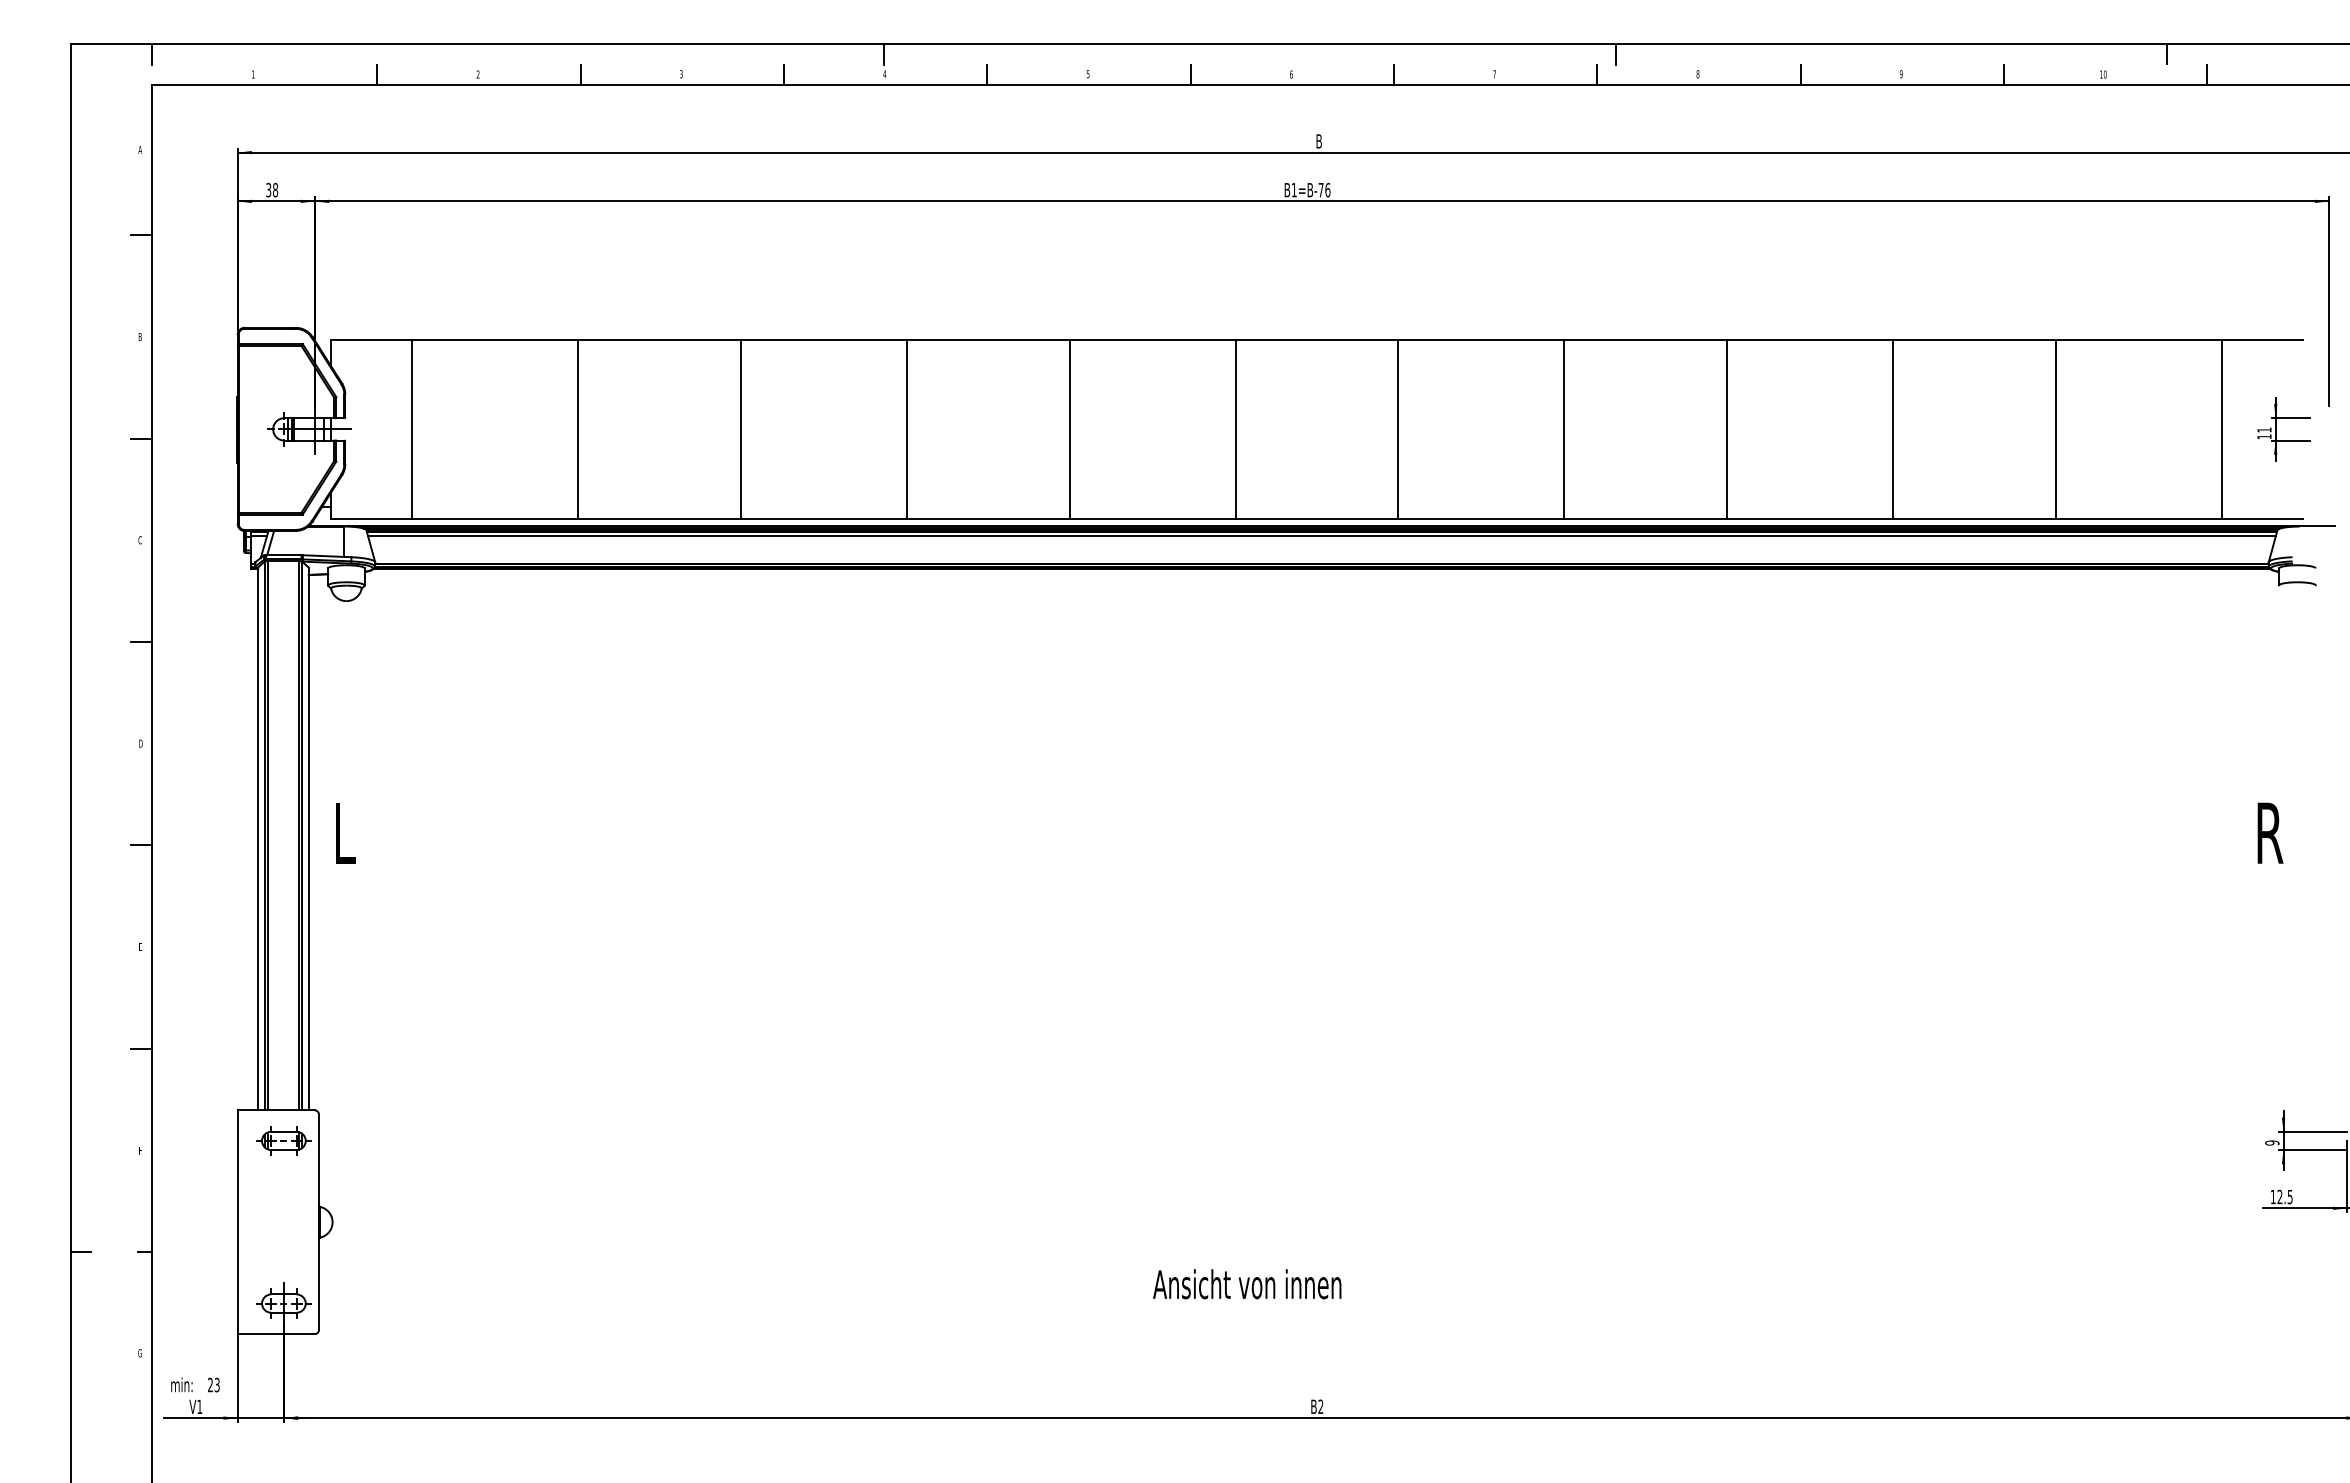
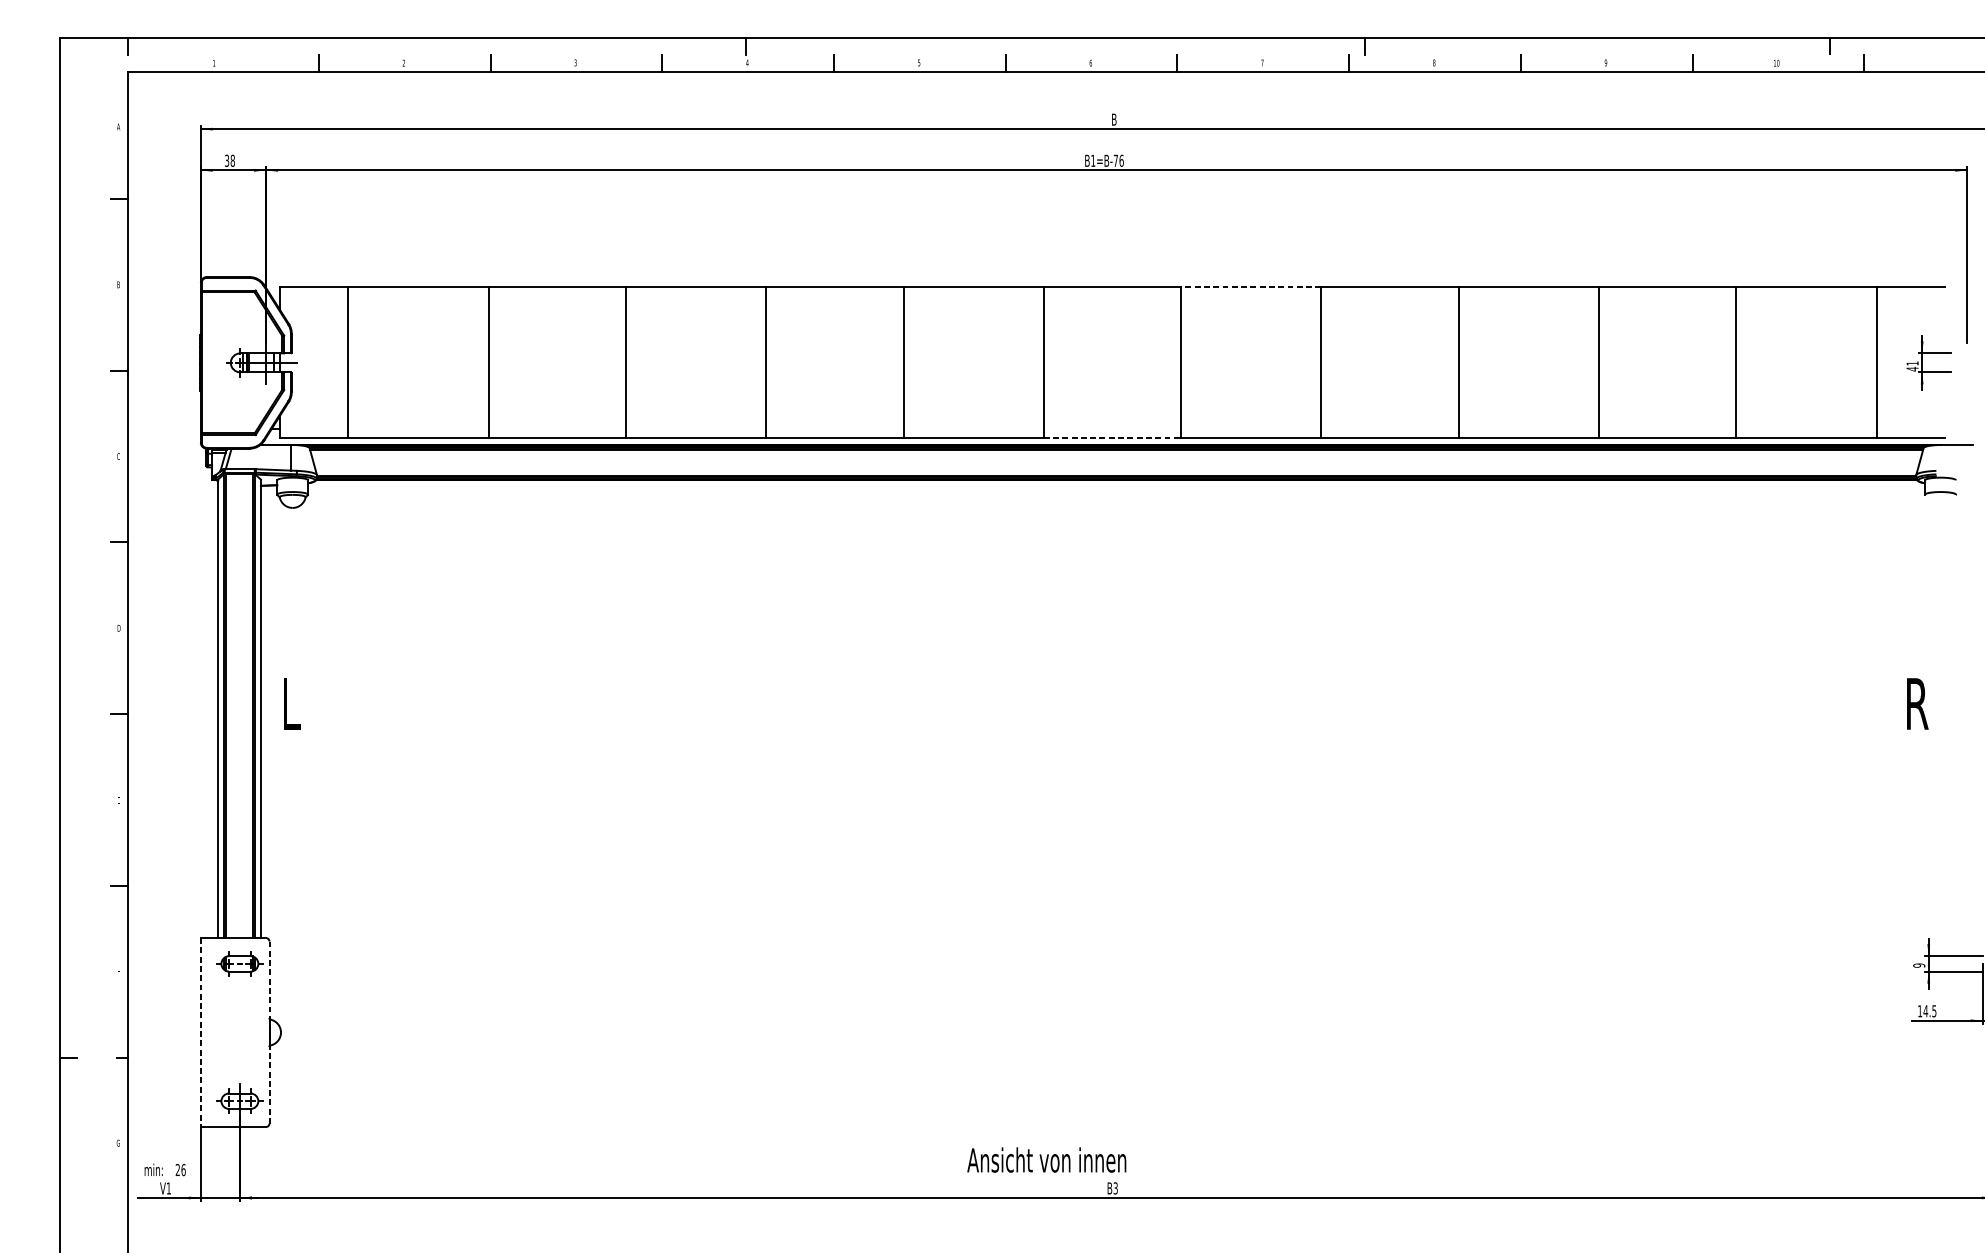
line: (1480, 339) -> (1250, 286), solid -> dashed
text: (2264, 436) -> (1912, 368), 11 -> 41
line: (1317, 518) -> (1112, 438), solid -> dashed
line: (1321, 536) -> (1116, 453), removed
text: (2279, 1196) -> (1925, 1010), 12.5 -> 14.5
line: (237, 1222) -> (200, 1032), solid -> dashed
line: (318, 1222) -> (269, 1032), solid -> dashed
text: (1247, 1284) -> (1046, 1160), moved
text: (216, 1384) -> (182, 1169), 23 -> 26
text: (1320, 1407) -> (1115, 1189), B2 -> B3

